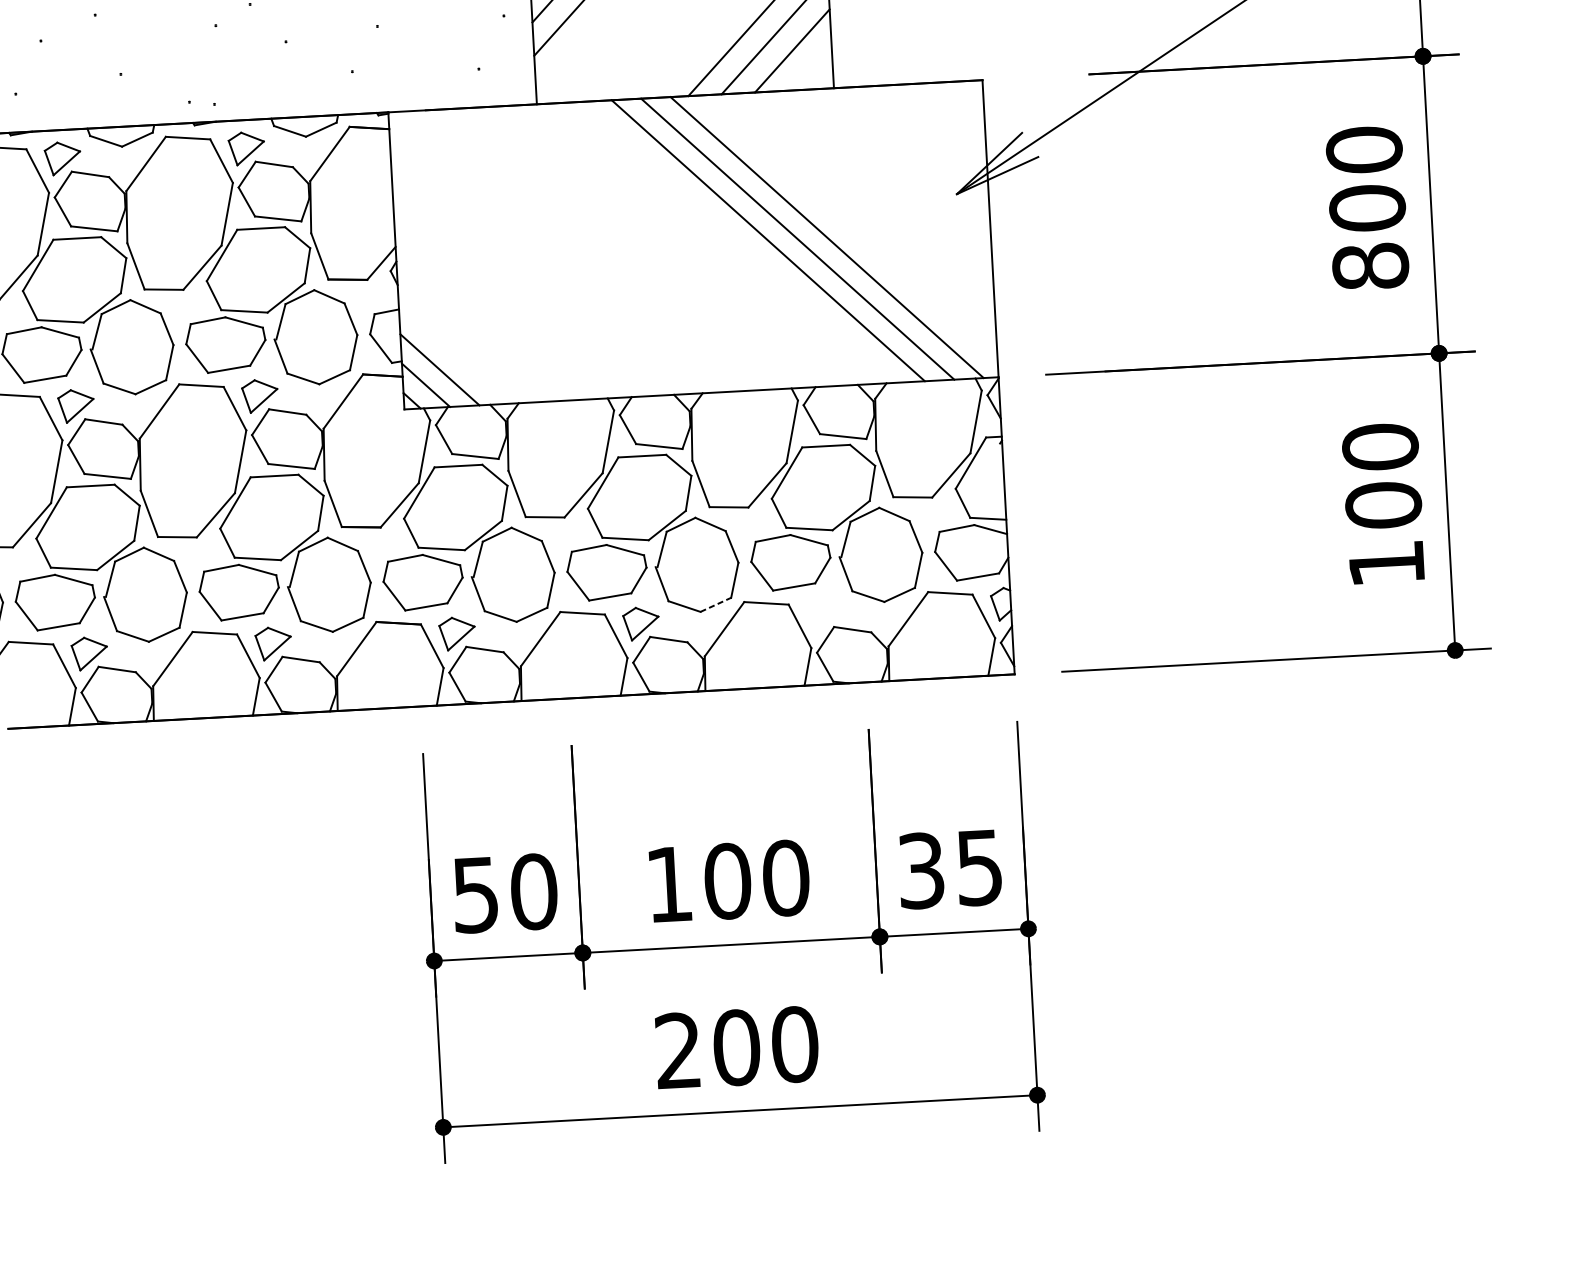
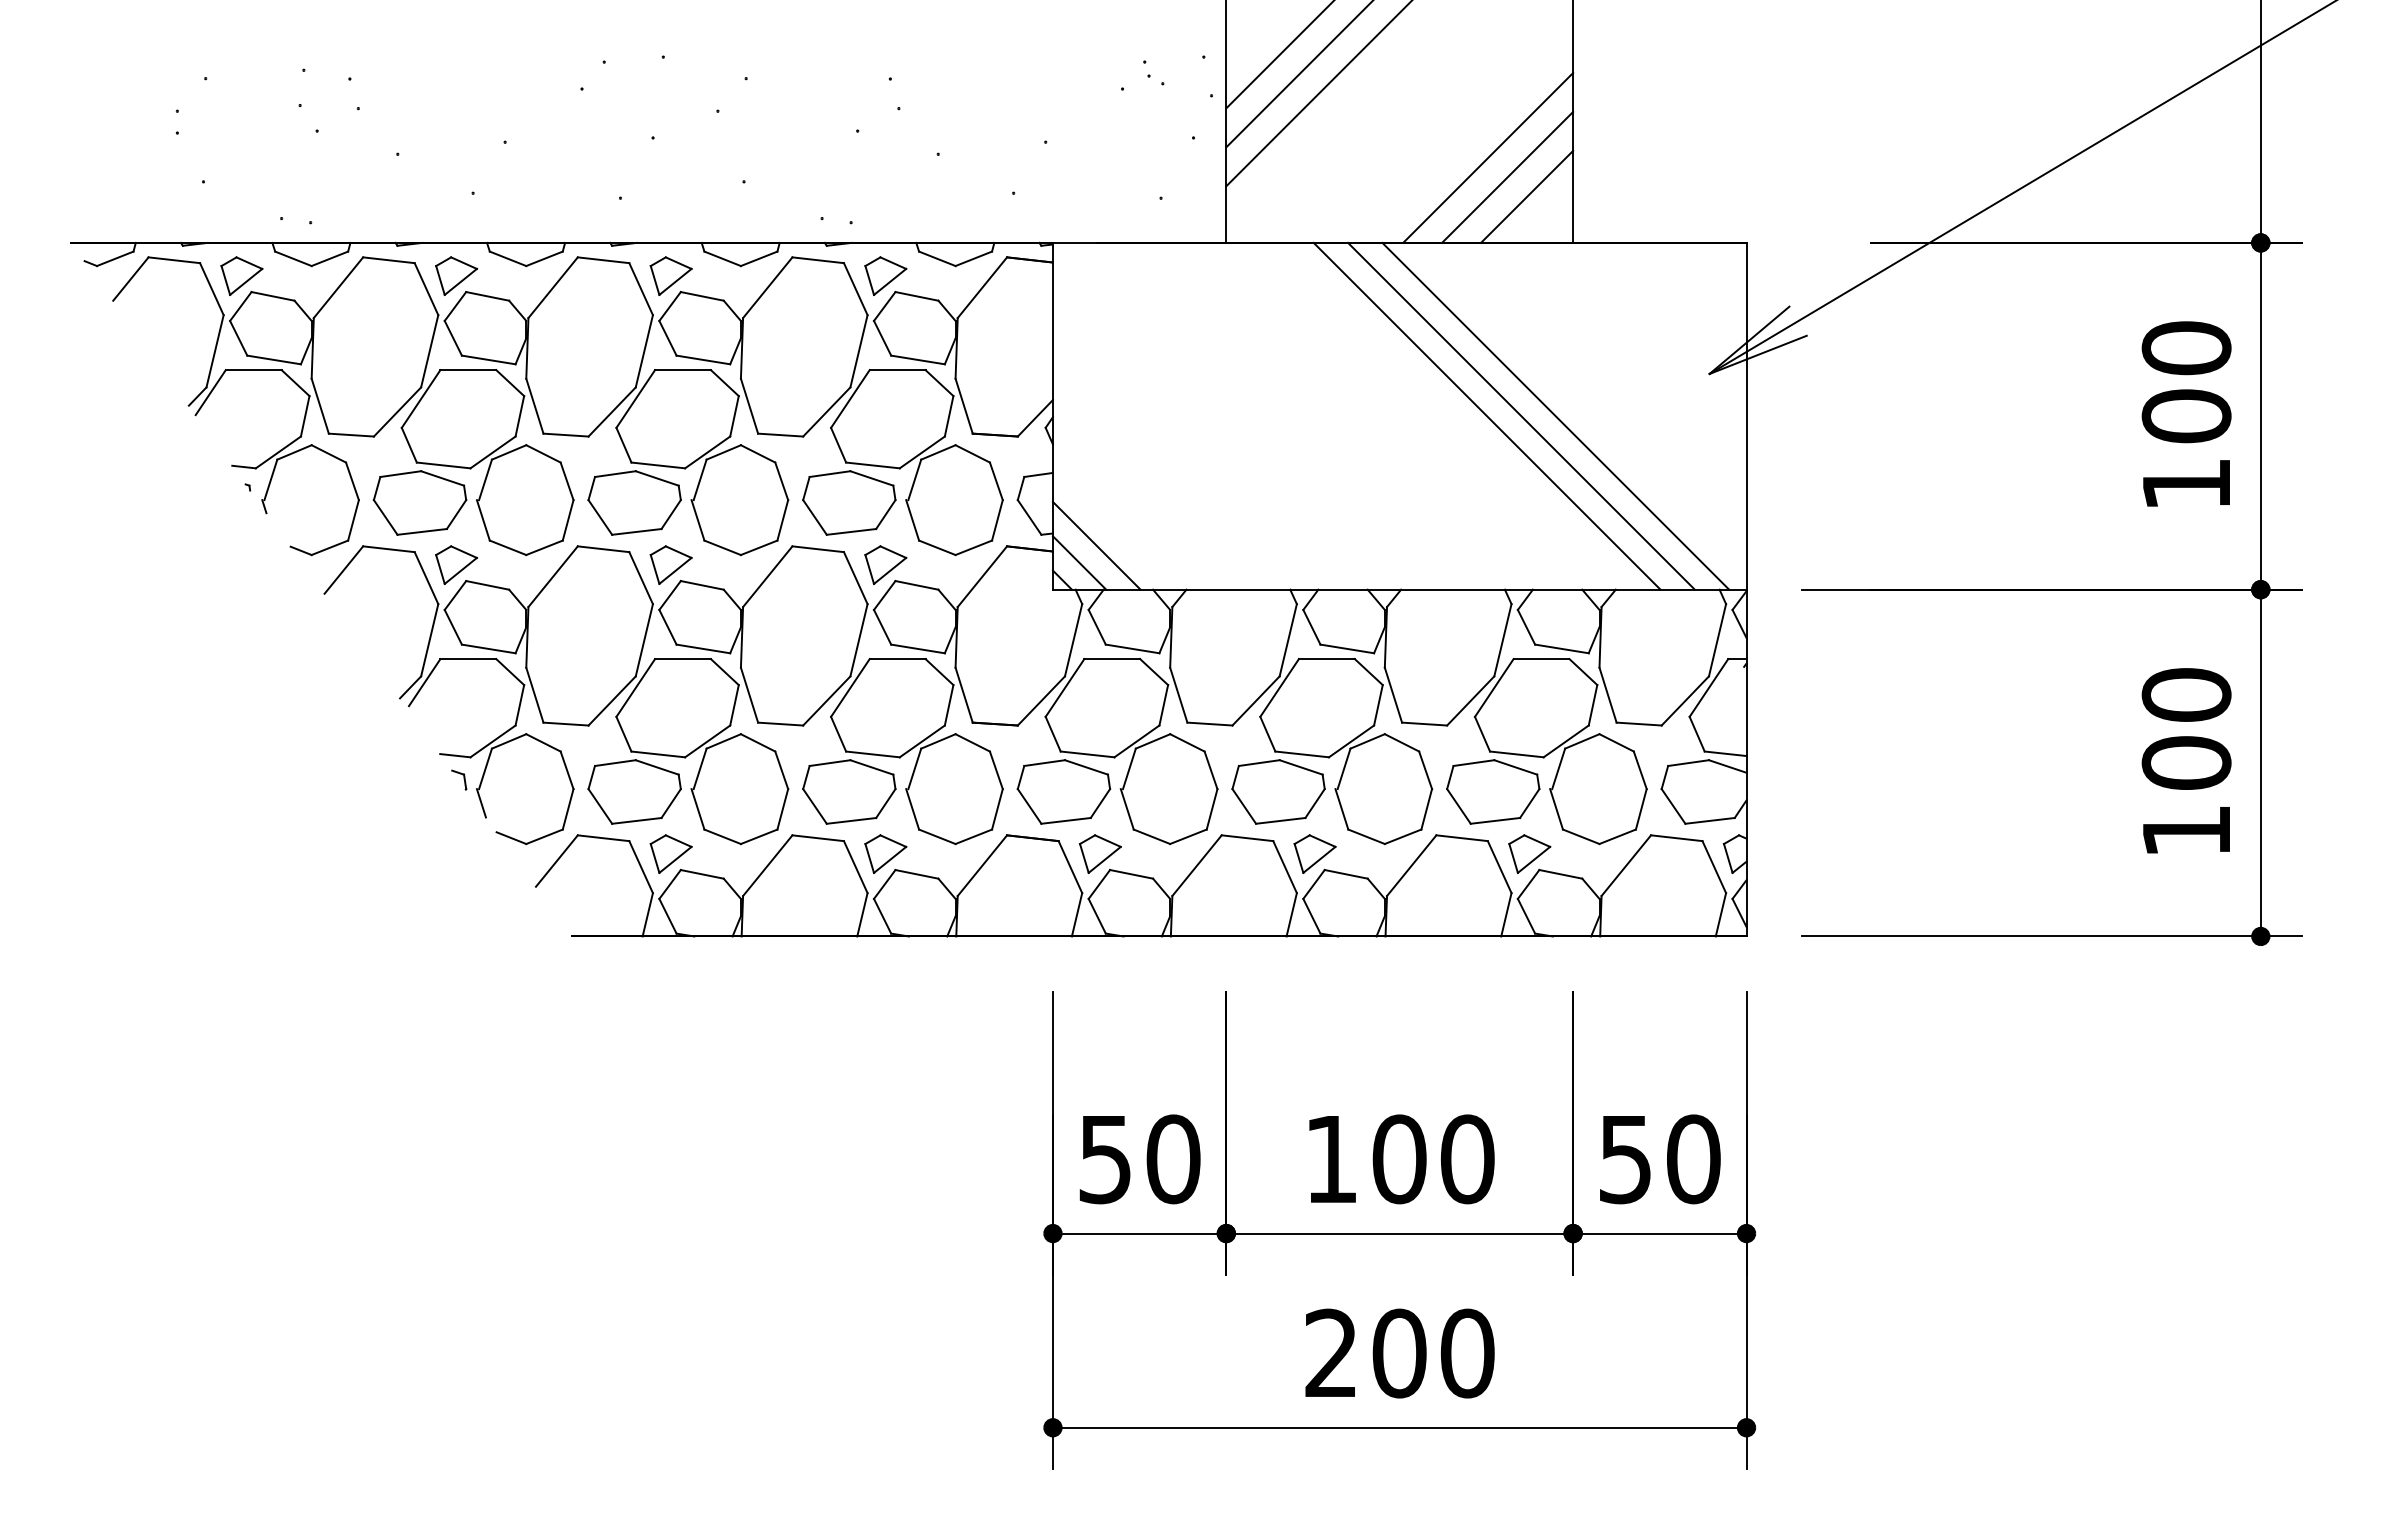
text: (1370, 266) -> (2186, 484), 800 -> 100
line: (716, 604) -> (1403, 836), dashed -> solid
part: (824, 613) -> (1529, 853), added
text: (951, 869) -> (1660, 1159), 35 -> 50

